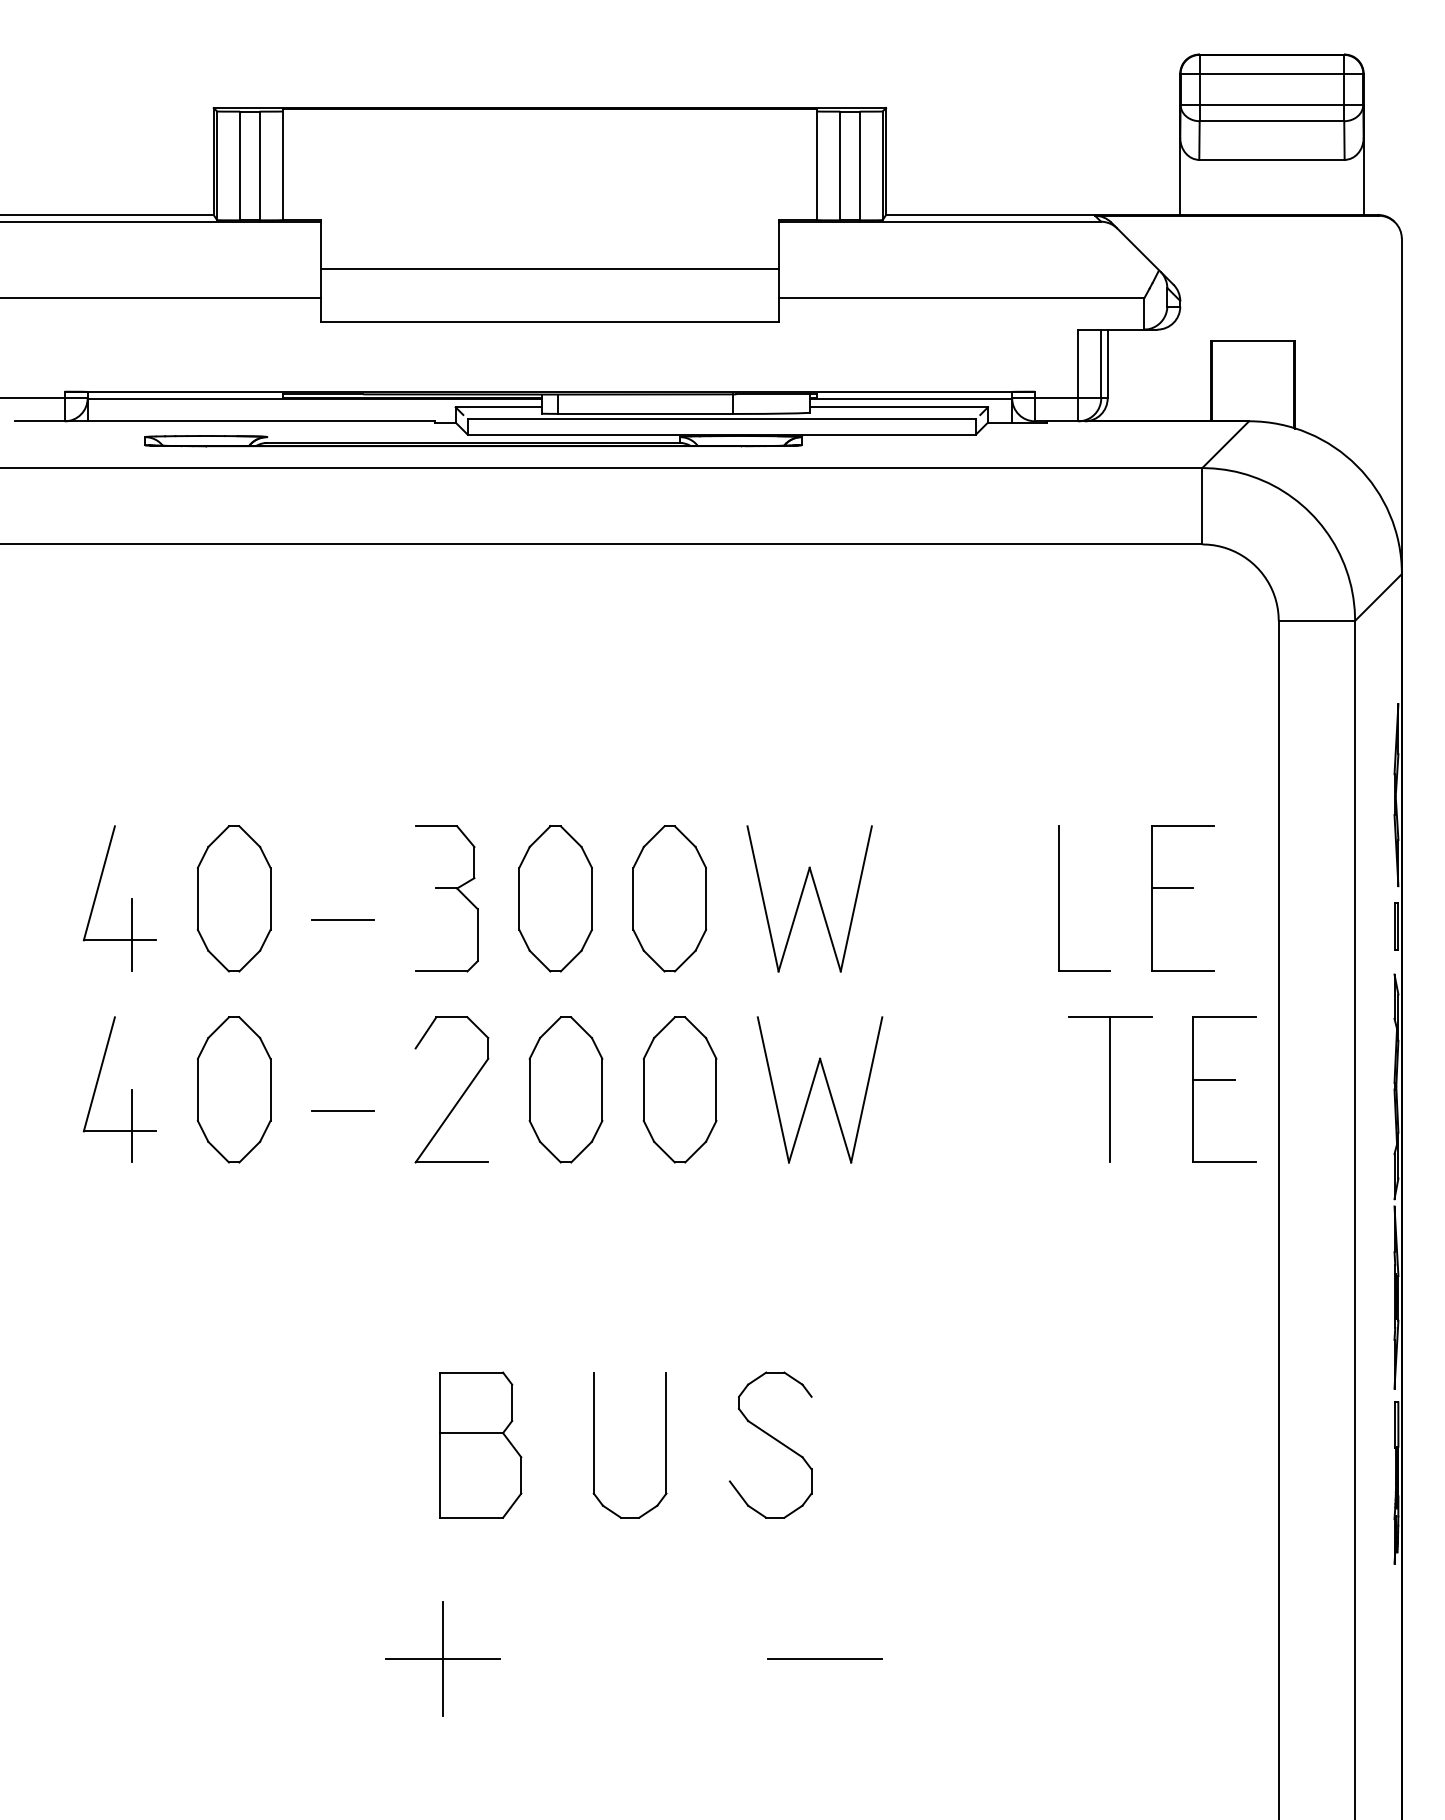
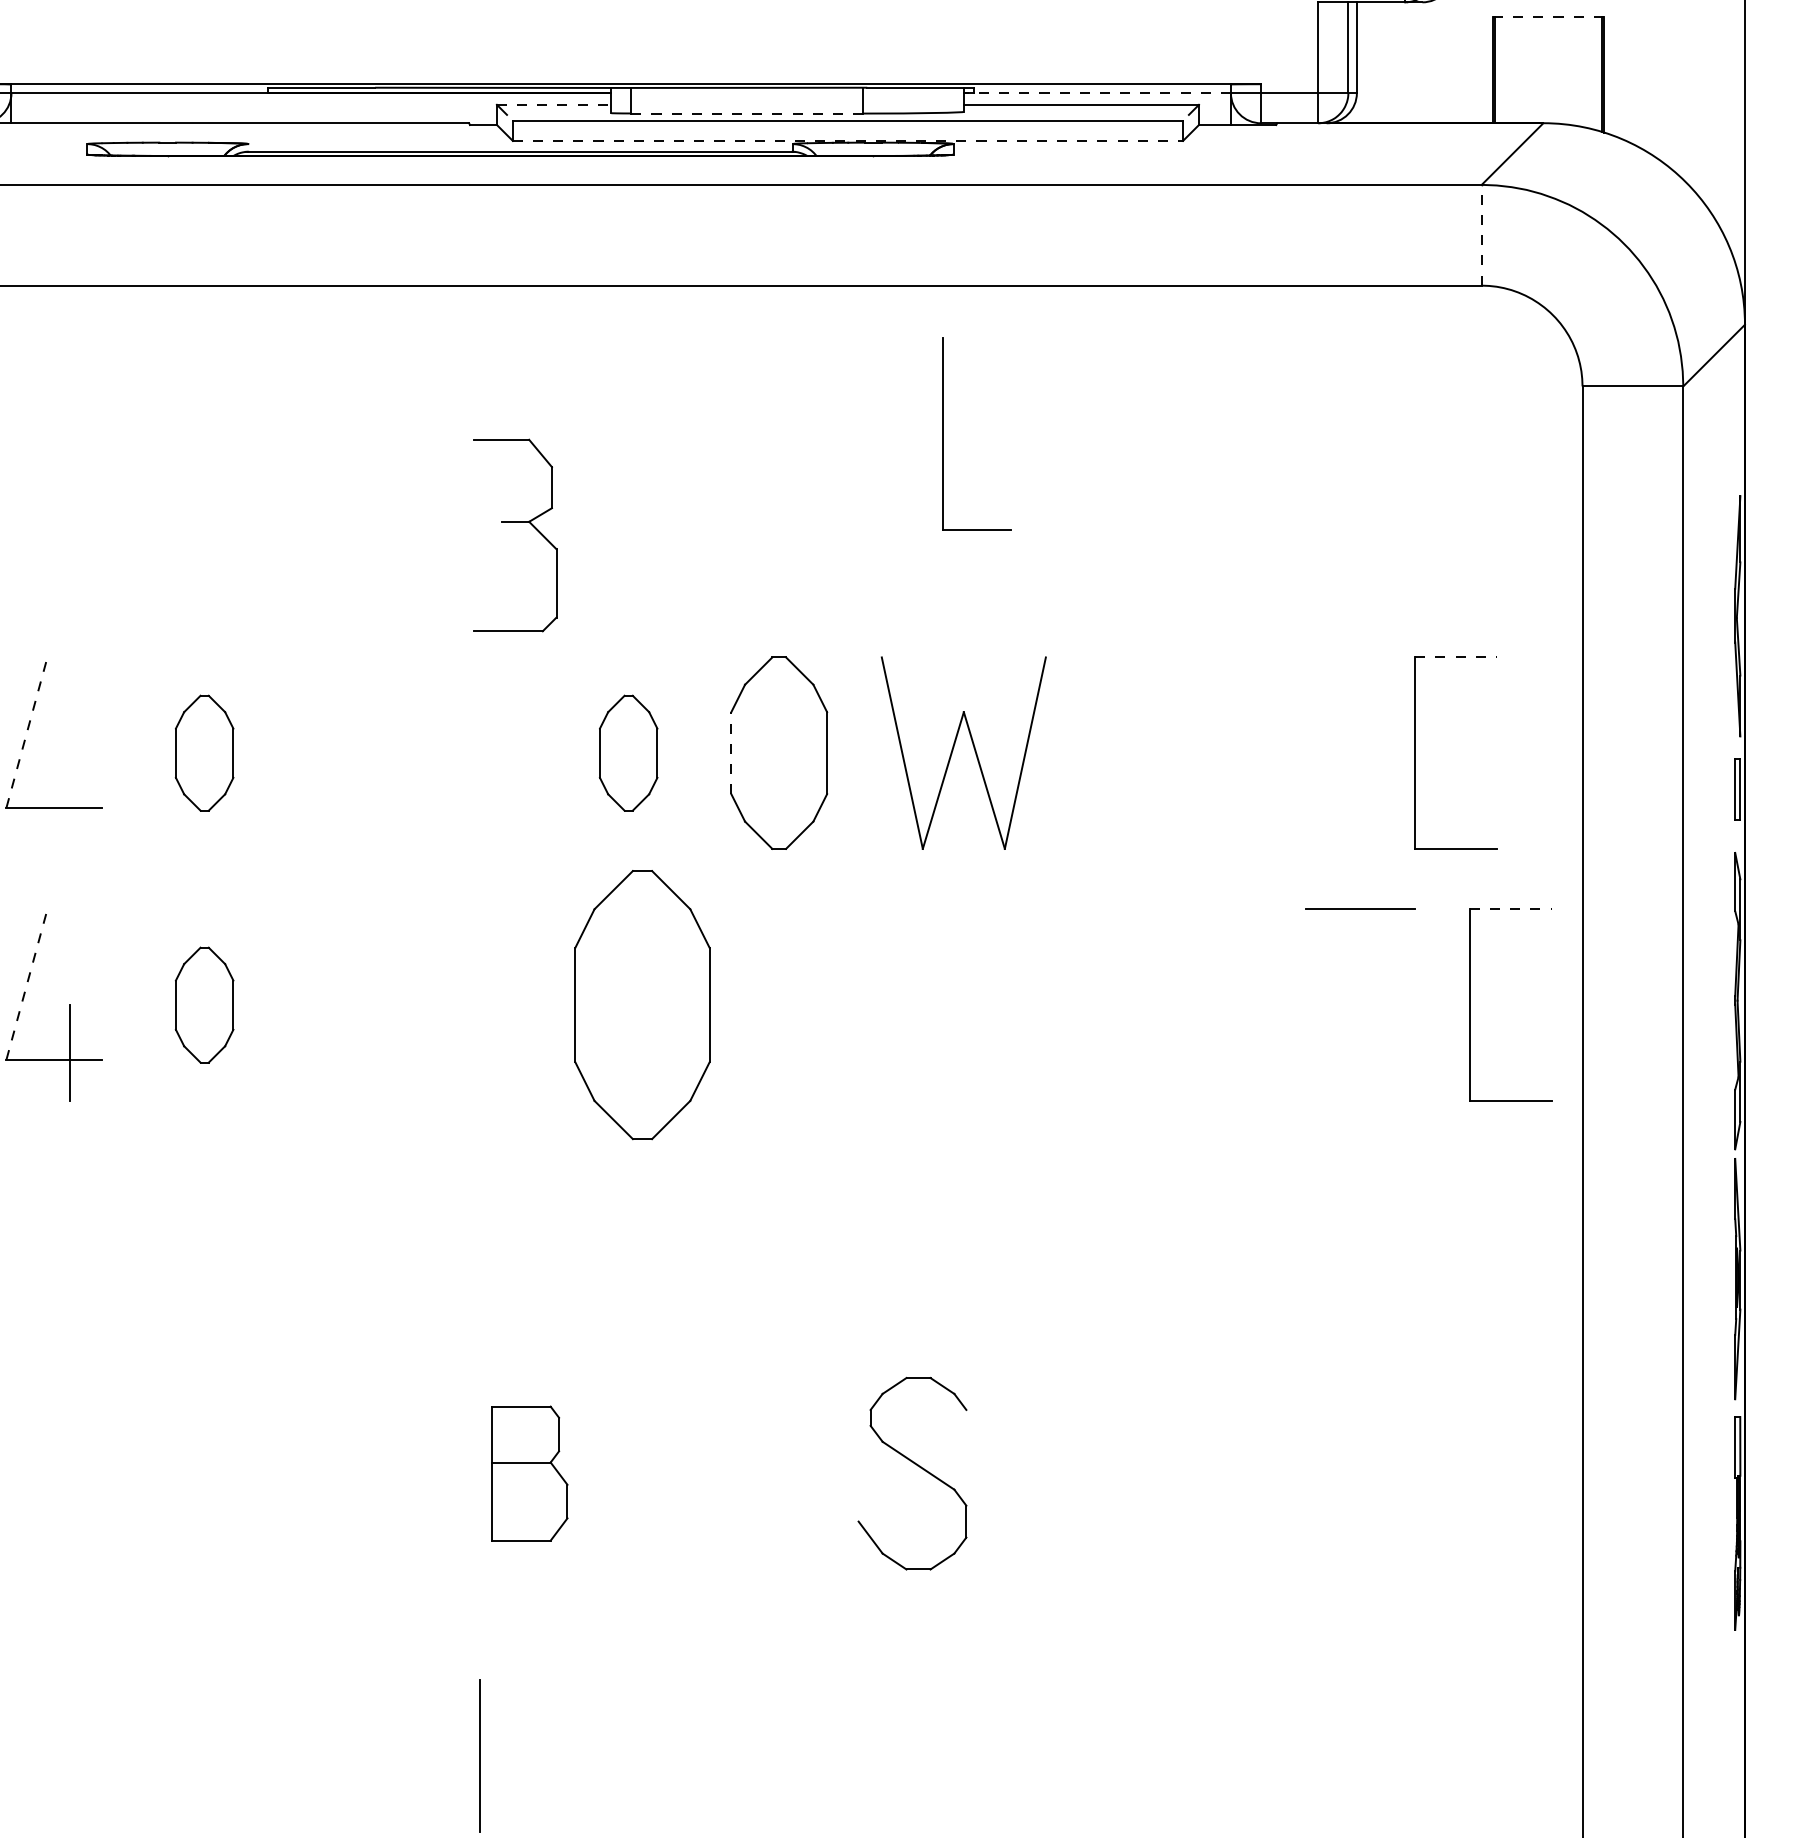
line: (1253, 341) -> (1549, 17), solid -> dashed
line: (910, 398) -> (1096, 93), solid -> dashed
line: (499, 407) -> (554, 105), solid -> dashed
line: (645, 413) -> (747, 112), solid -> dashed
line: (722, 434) -> (848, 140), solid -> dashed
line: (1202, 505) -> (1481, 234), solid -> dashed
line: (1183, 826) -> (1456, 657), solid -> dashed
line: (99, 882) -> (27, 731), solid -> dashed
part: (446, 888) -> (515, 521), moved
line: (1172, 888) -> (1442, 739), removed
part: (233, 898) -> (203, 752), size x0.6
part: (555, 898) -> (628, 752), size x0.6
line: (633, 898) -> (731, 752), solid -> dashed
part: (1059, 898) -> (943, 433), moved
line: (342, 919) -> (347, 780), removed
line: (132, 934) -> (70, 800), removed
line: (1224, 1017) -> (1510, 909), solid -> dashed
line: (99, 1073) -> (27, 983), solid -> dashed
line: (1213, 1079) -> (1496, 991), removed
part: (812, 1088) -> (967, 1003), removed
part: (233, 1089) -> (203, 1004), size x0.6
part: (565, 1089) -> (641, 1004), size x1.4
part: (679, 1089) -> (792, 1004), removed
line: (1110, 1089) -> (1360, 1004), removed
part: (460, 1096) -> (503, 1013), removed
line: (342, 1110) -> (347, 1032), removed
part: (480, 1444) -> (529, 1472), size x0.7
part: (594, 1445) -> (680, 1474), removed
line: (442, 1659) -> (479, 1756), removed
line: (824, 1659) -> (983, 1756), removed

